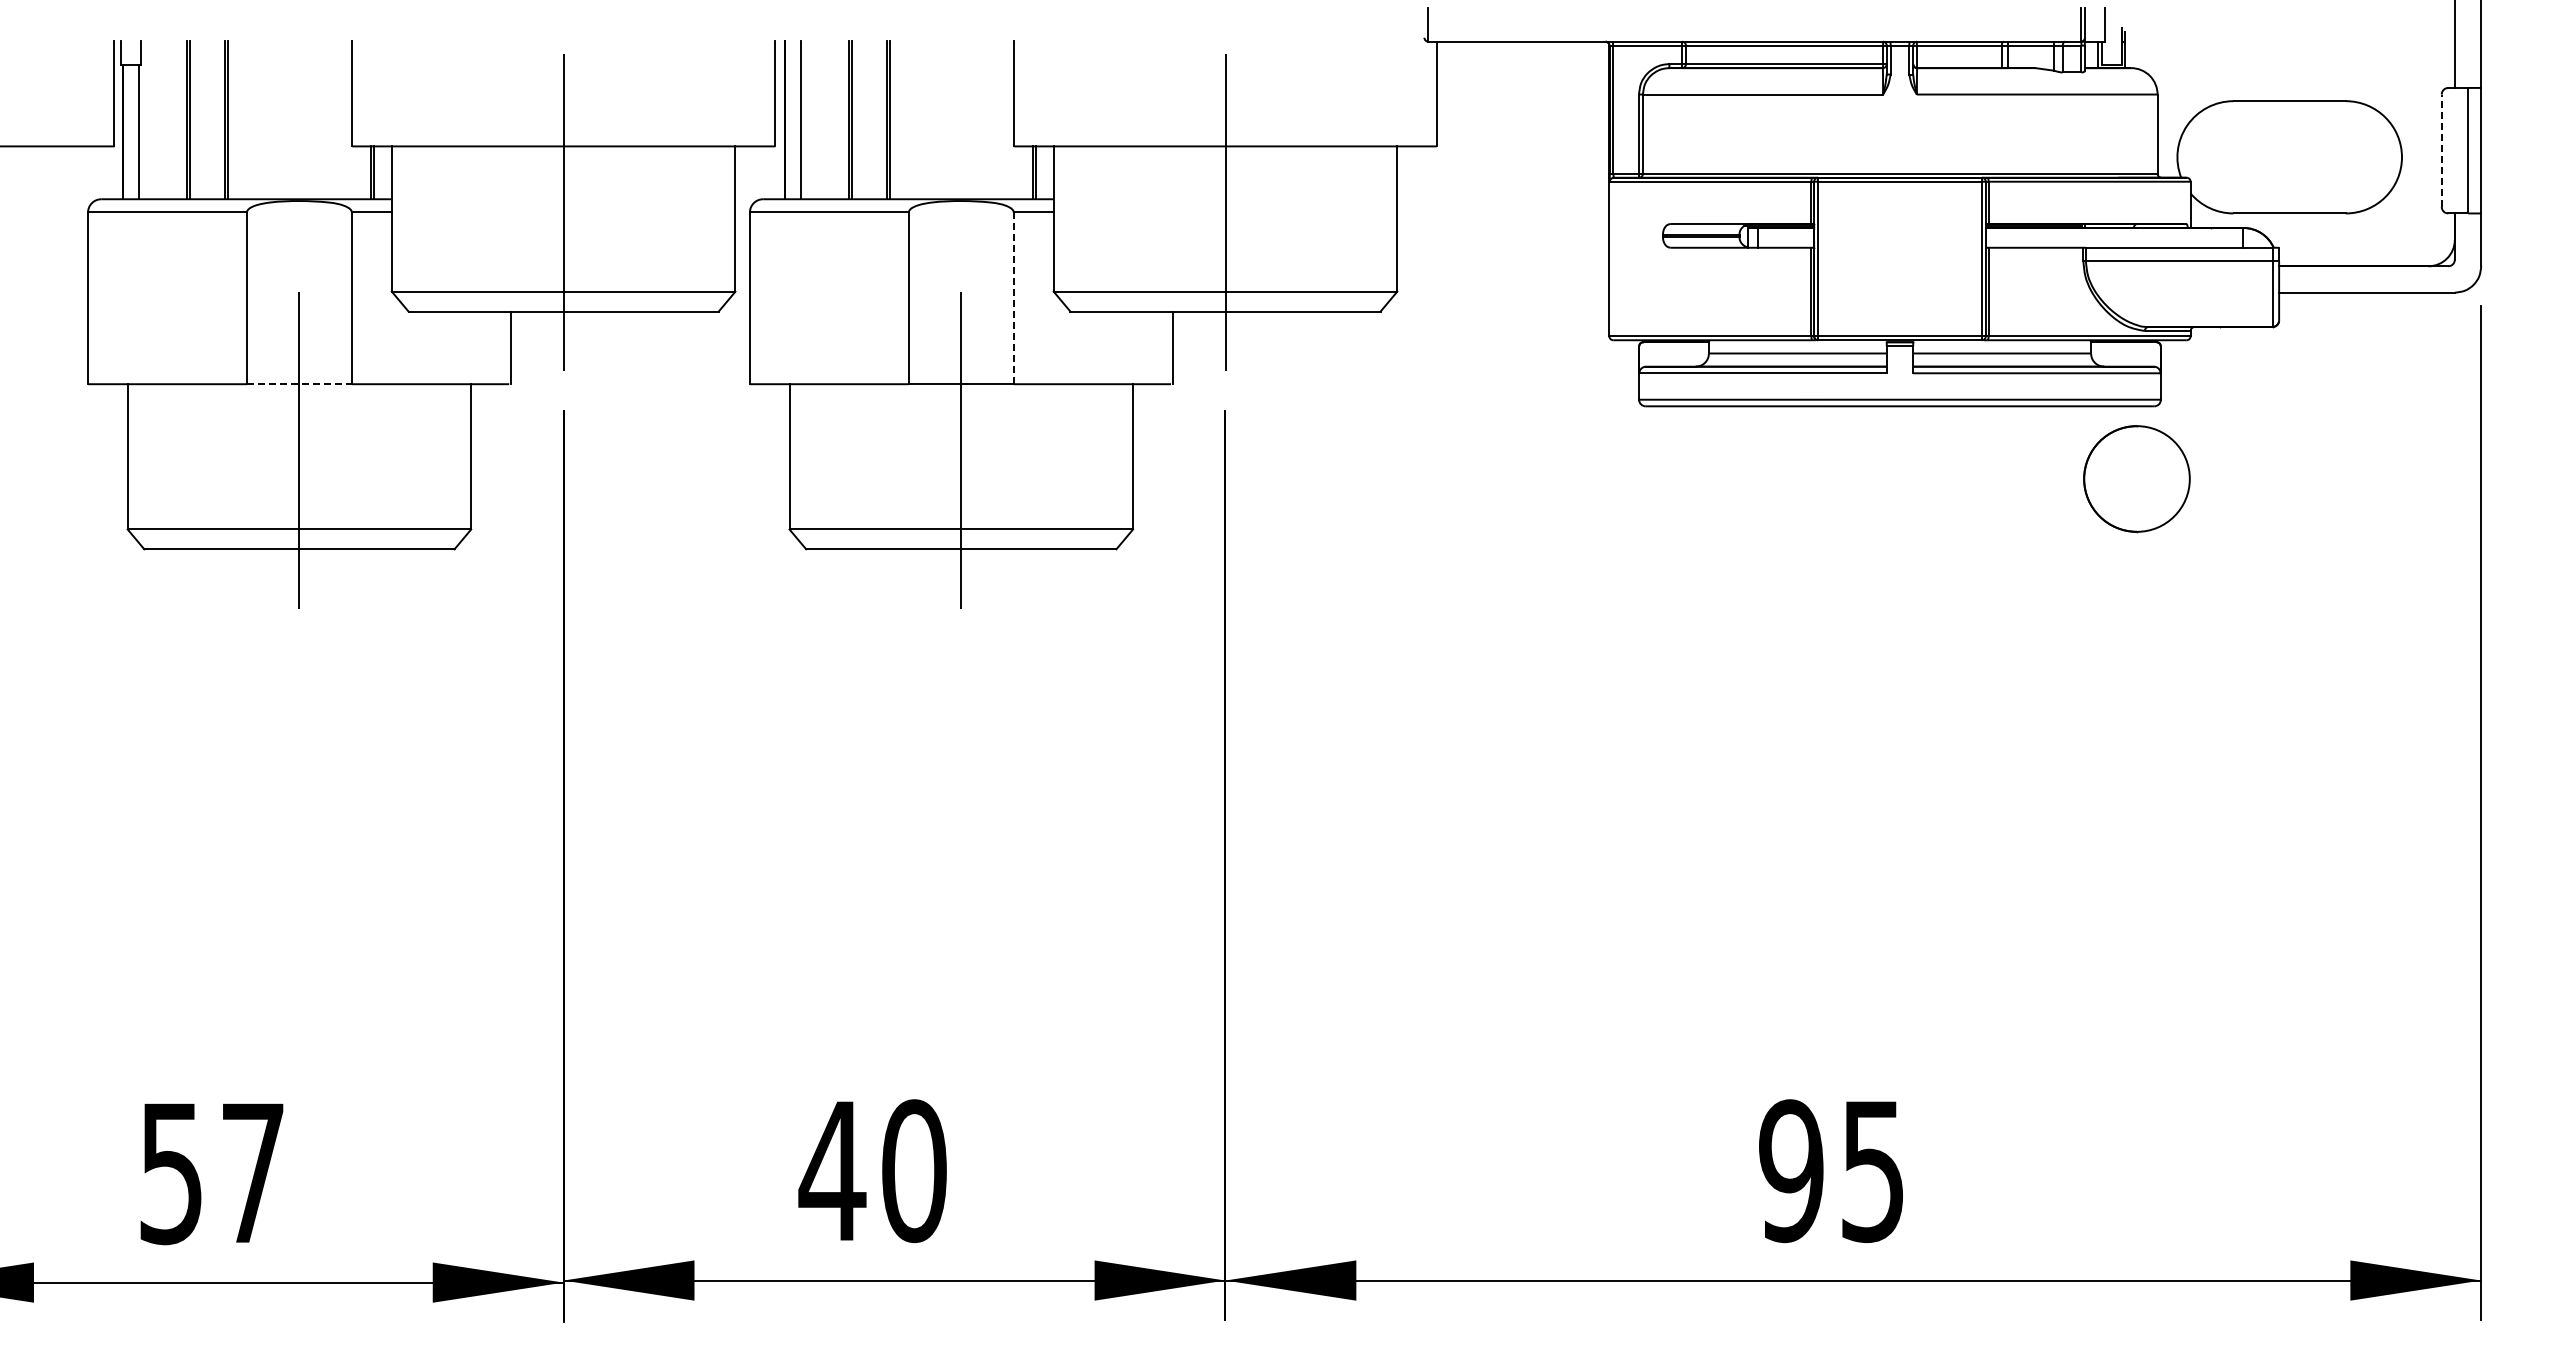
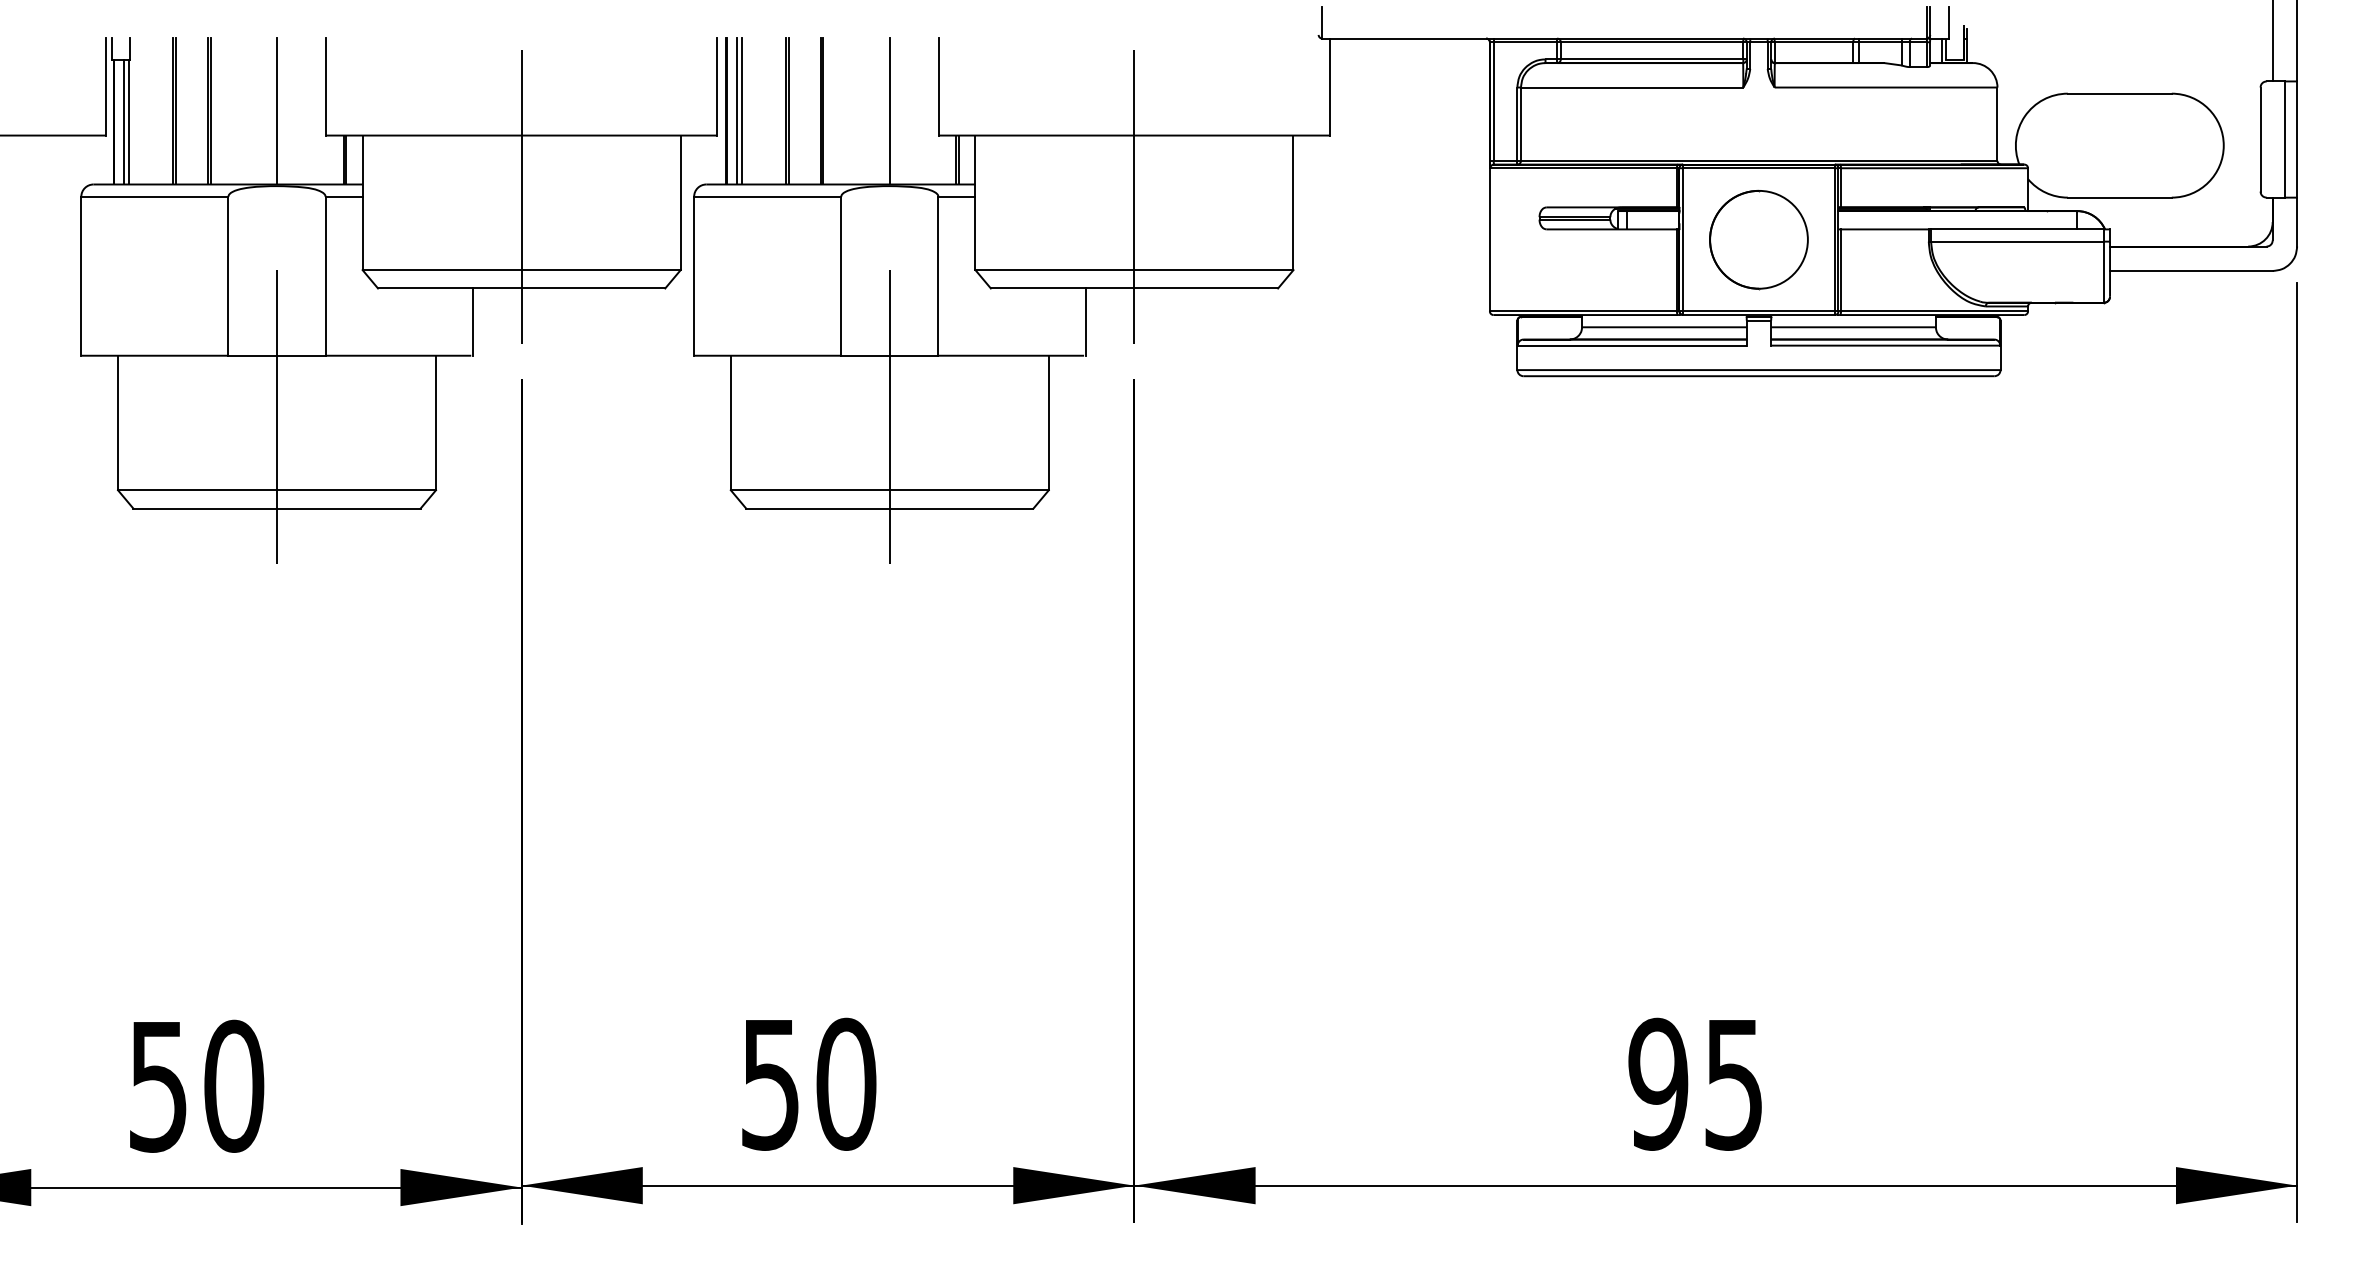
line: (299, 119) -> (277, 110), added
line: (795, 119) -> (736, 110), added
line: (961, 119) -> (890, 110), added
line: (133, 131) -> (123, 121), added
line: (2441, 150) -> (2260, 139), dashed -> solid
line: (1013, 298) -> (938, 276), dashed -> solid
line: (299, 384) -> (277, 356), dashed -> solid
part: (2136, 479) -> (1758, 240), moved
text: (832, 1172) -> (770, 1085), 40 -> 50
text: (253, 1173) -> (234, 1086), 57 -> 50

